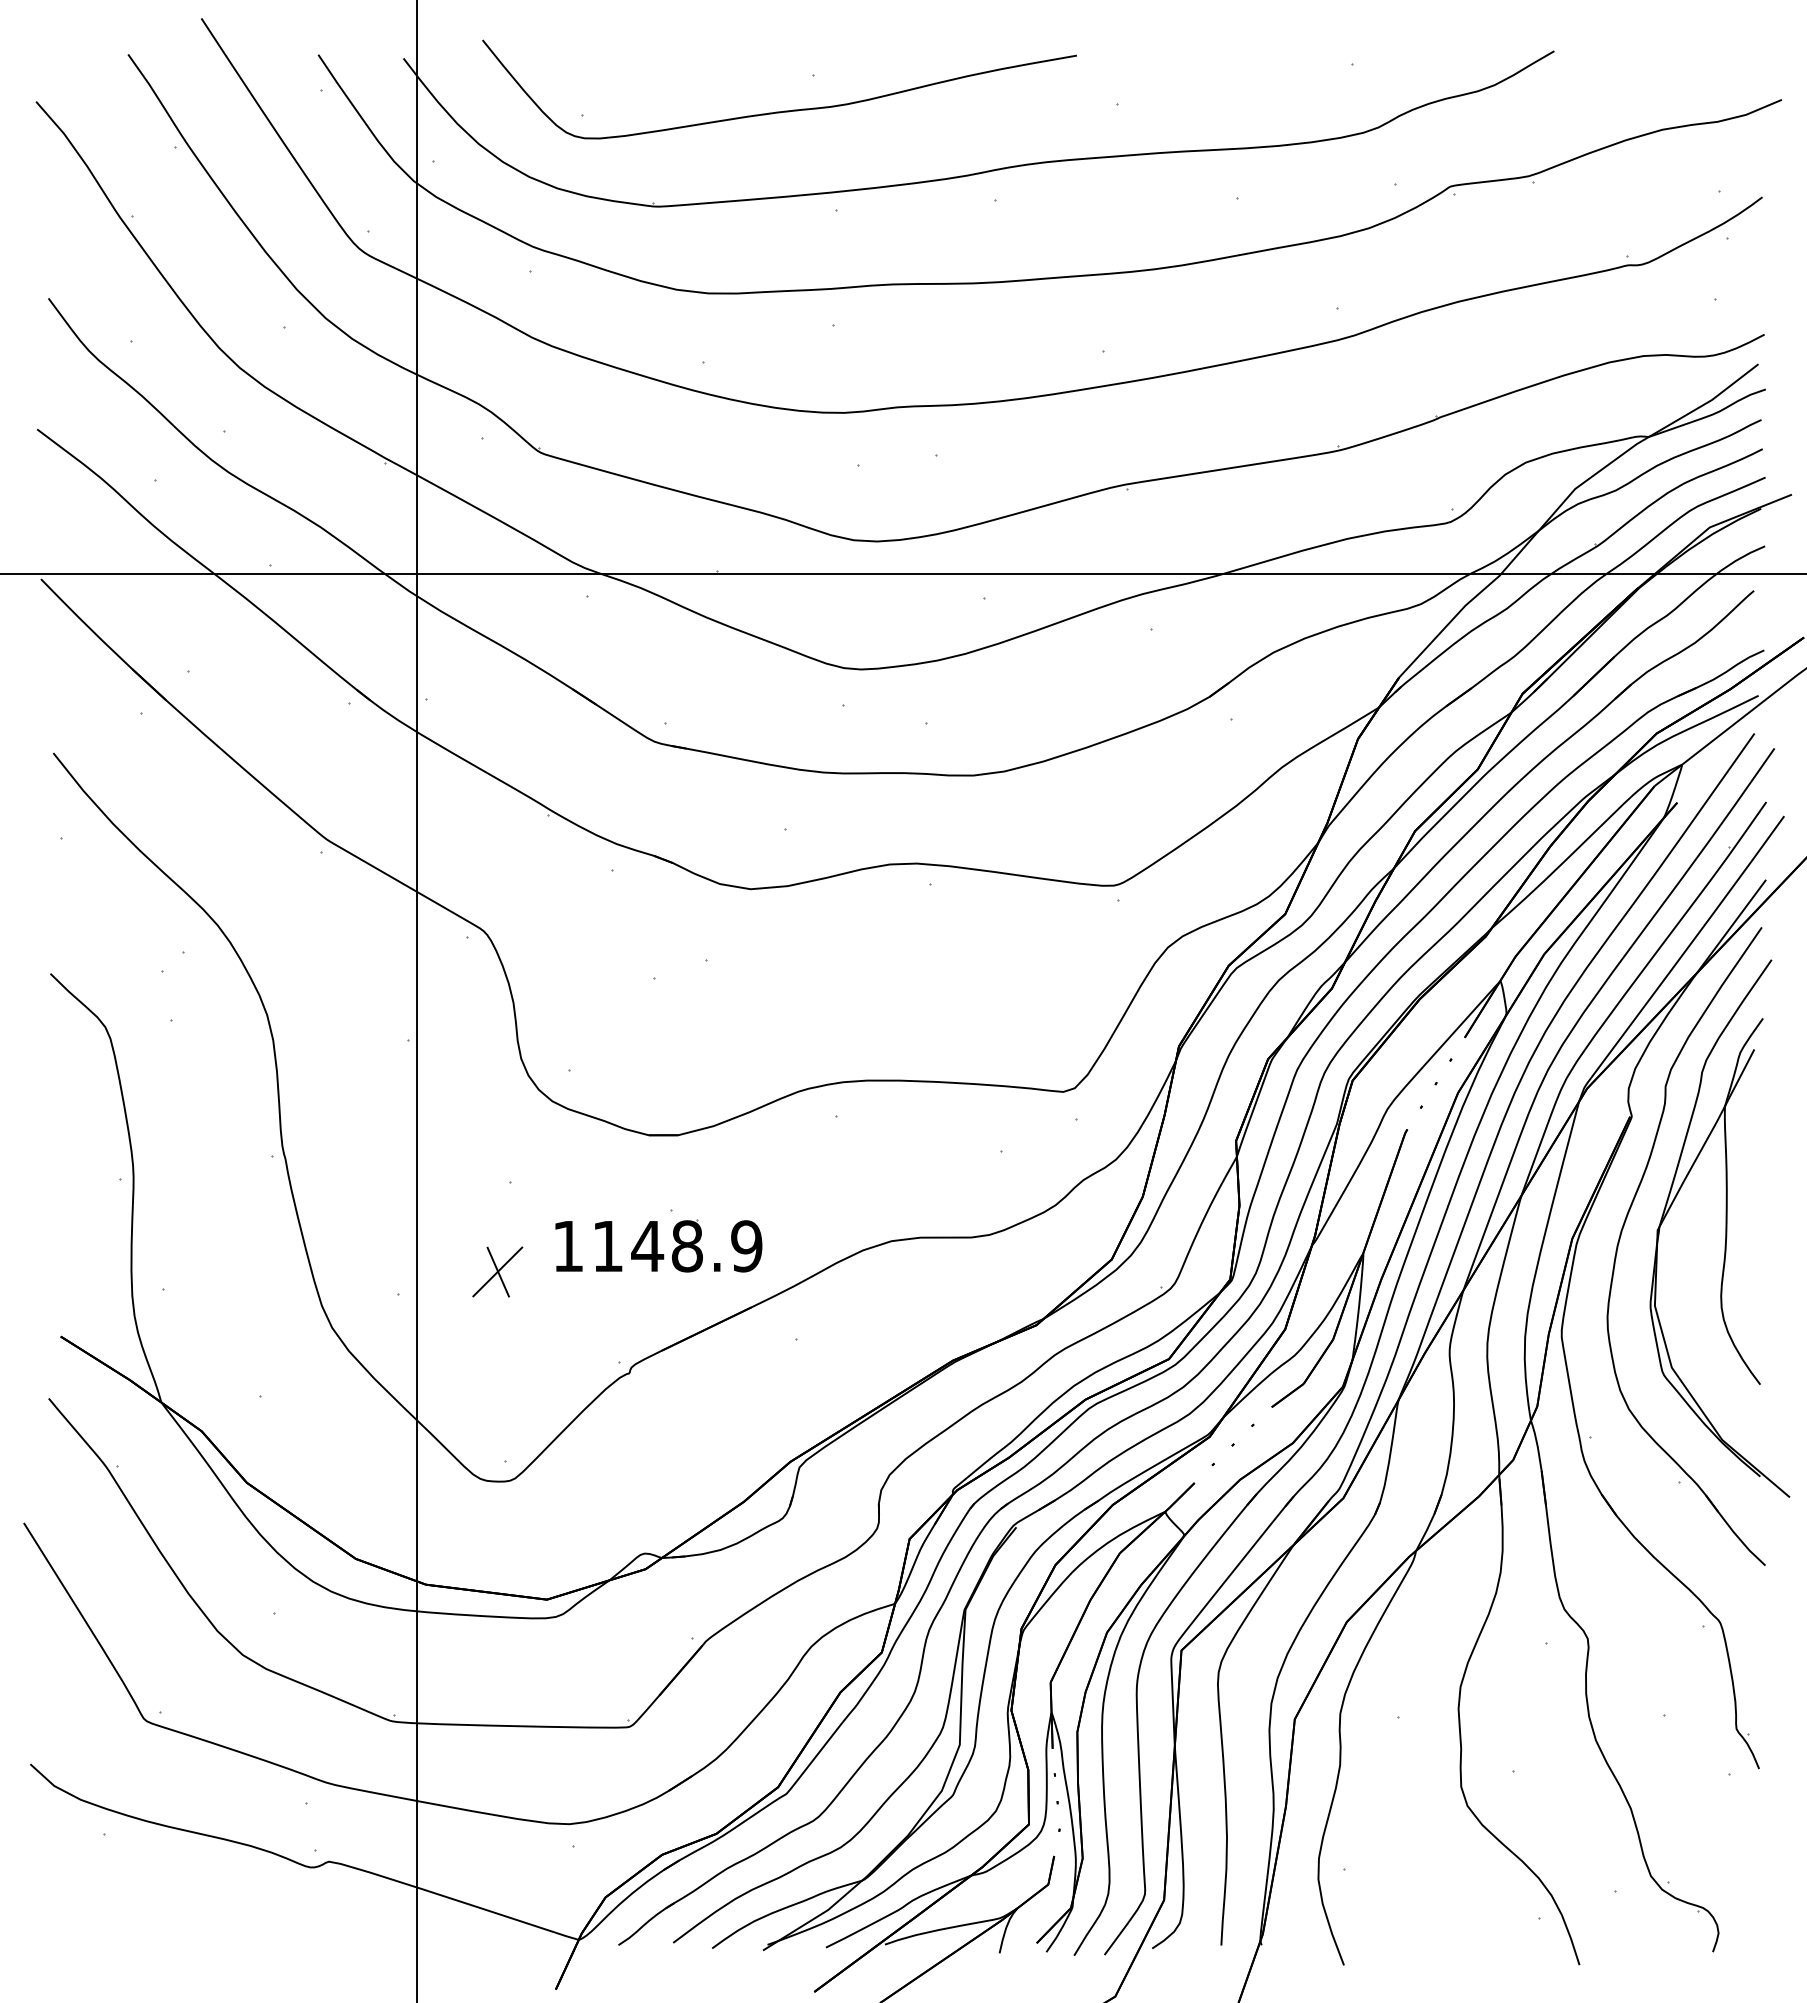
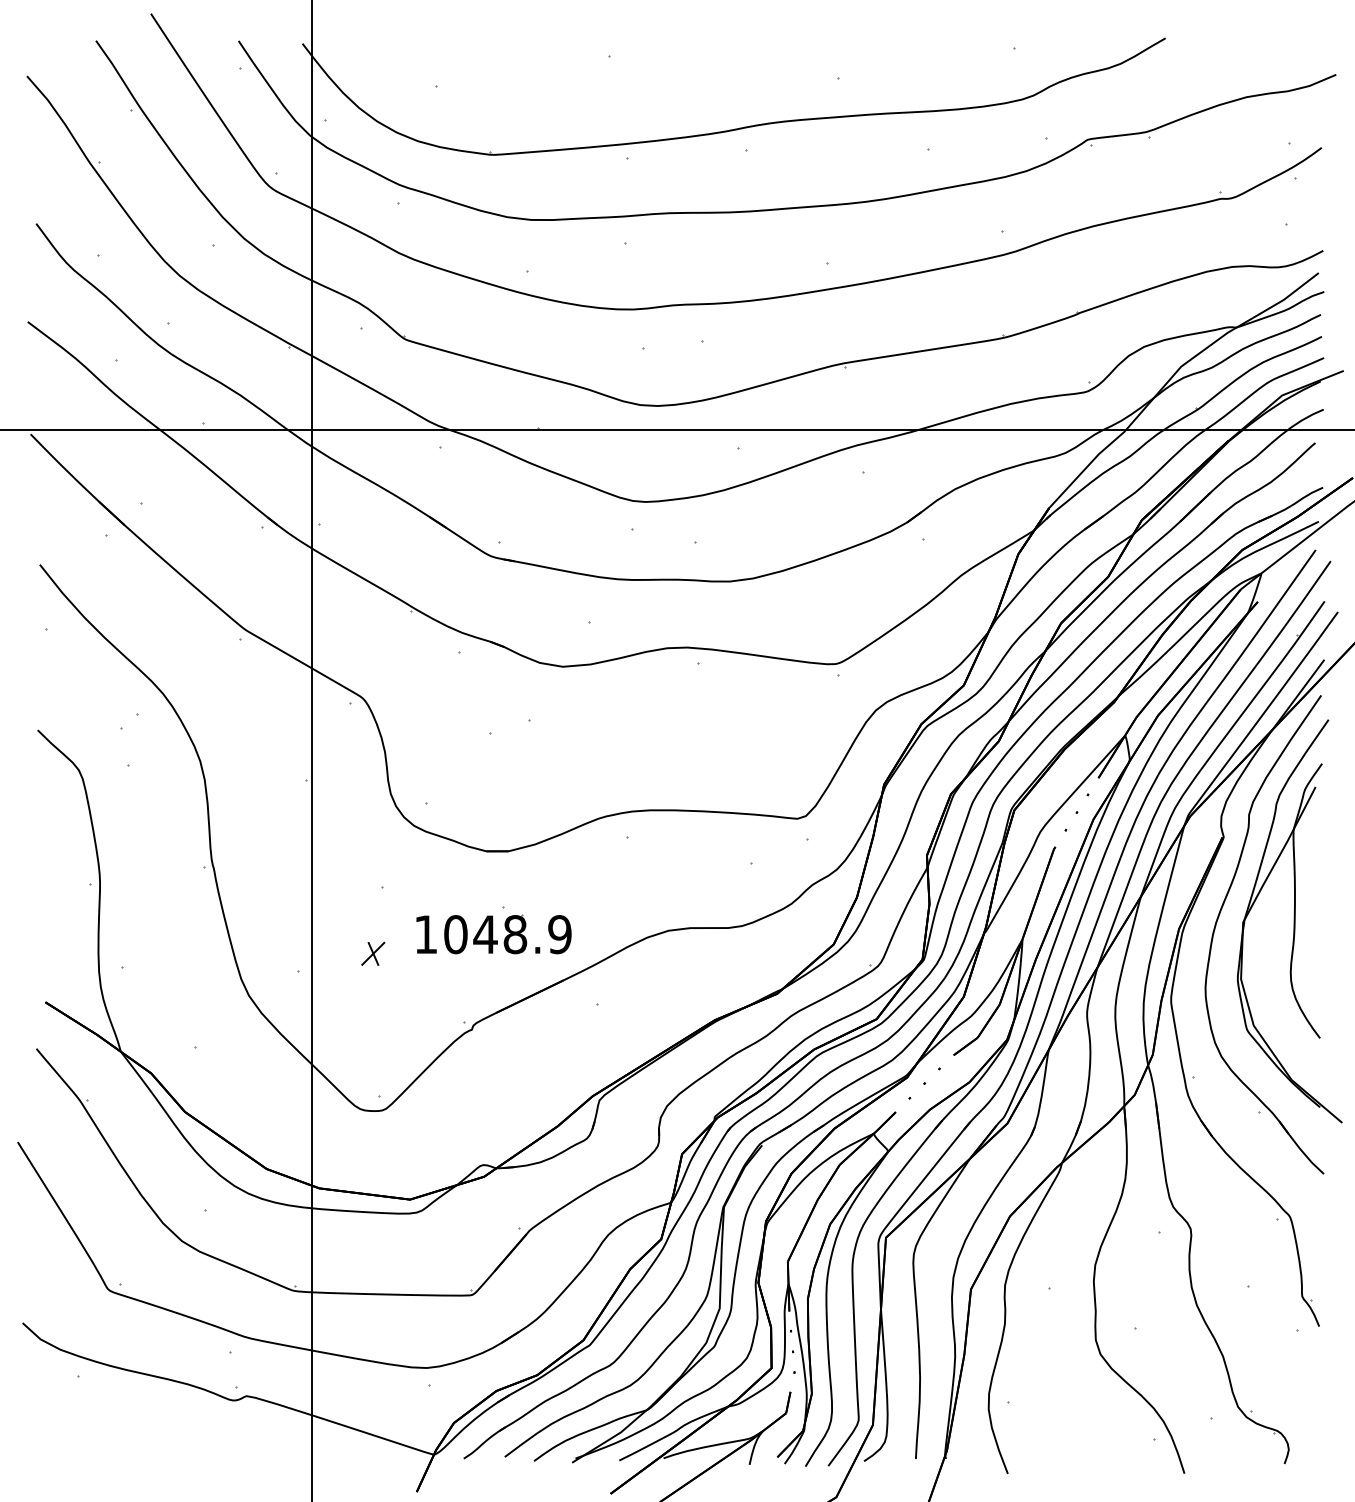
curve: (784, 110) -> (588, 82), removed
text: (607, 1246) -> (455, 934), 1148.9 -> 1048.9
part: (497, 1271) -> (373, 953), size x0.6

